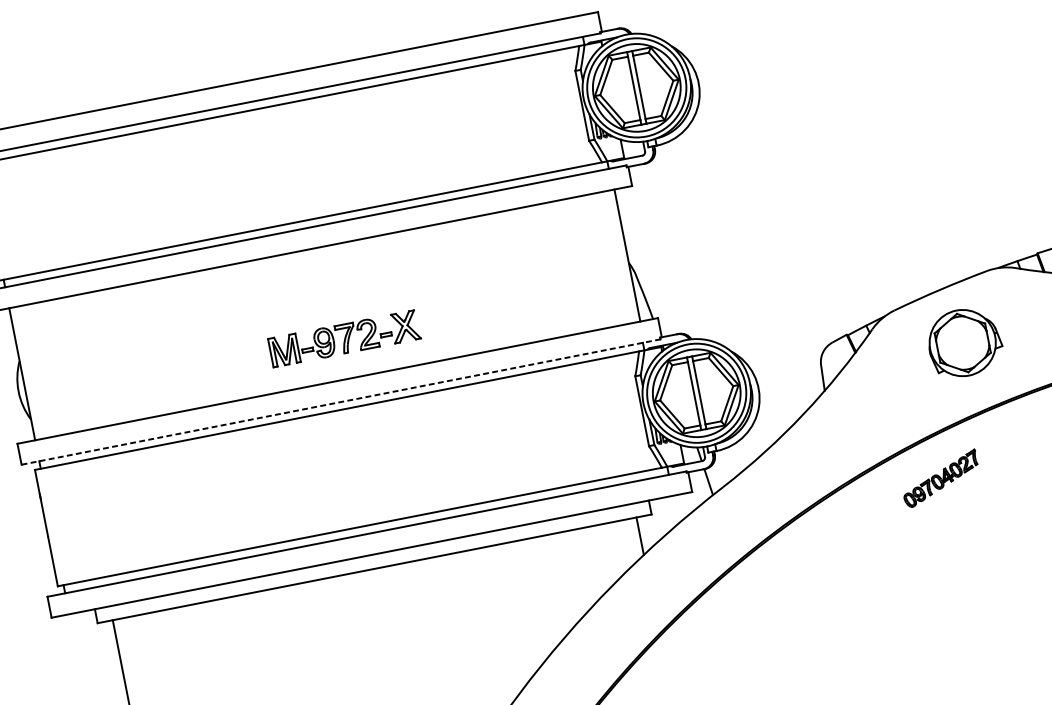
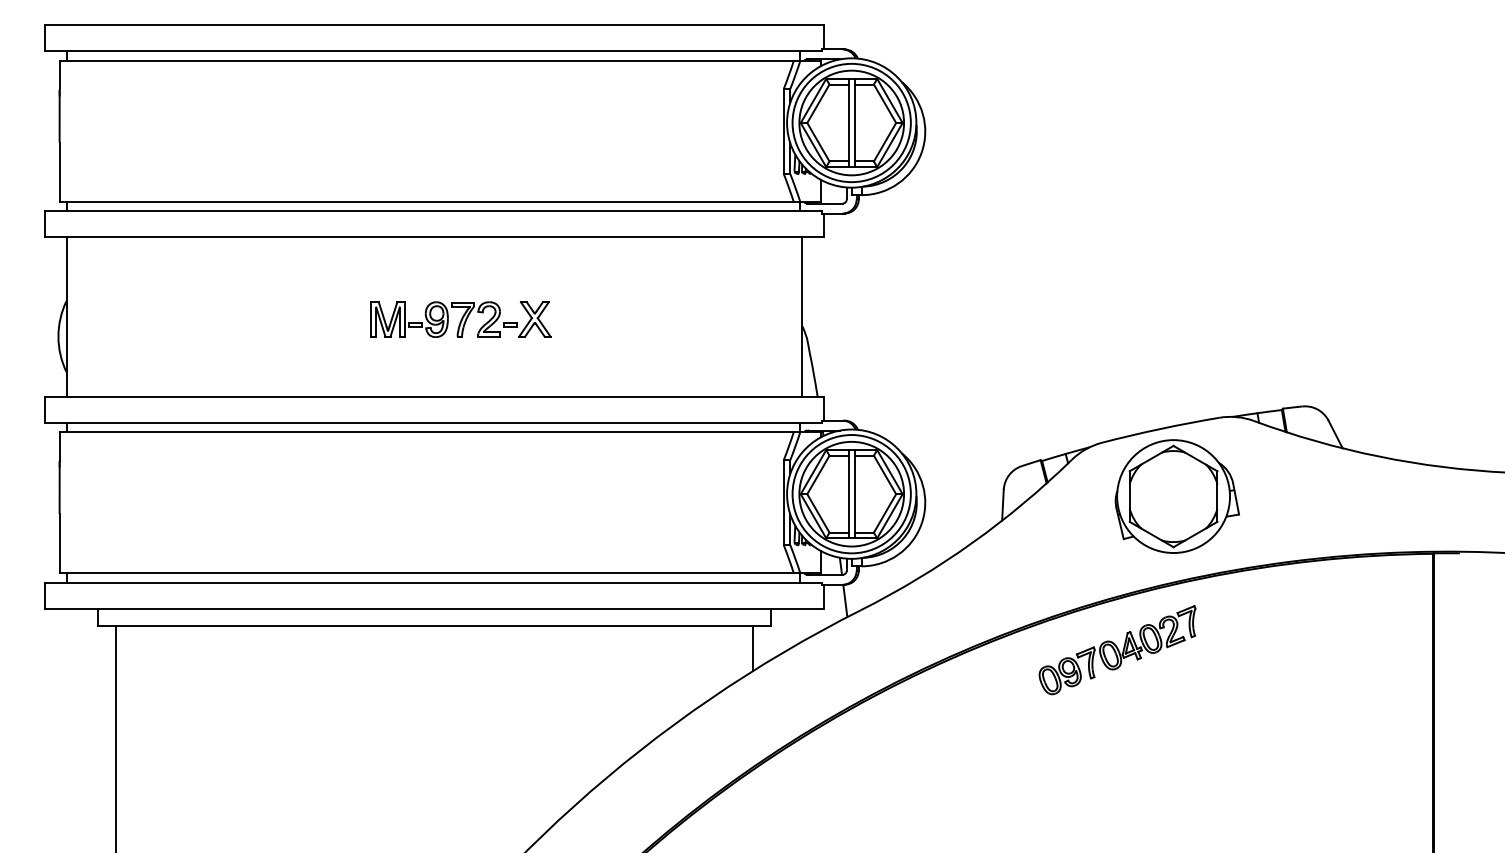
part: (344, 338) -> (460, 319), moved
part: (964, 342) -> (1176, 496), size x1.43
line: (341, 401) -> (433, 422), dashed -> solid
part: (940, 478) -> (1117, 650), size x1.67

